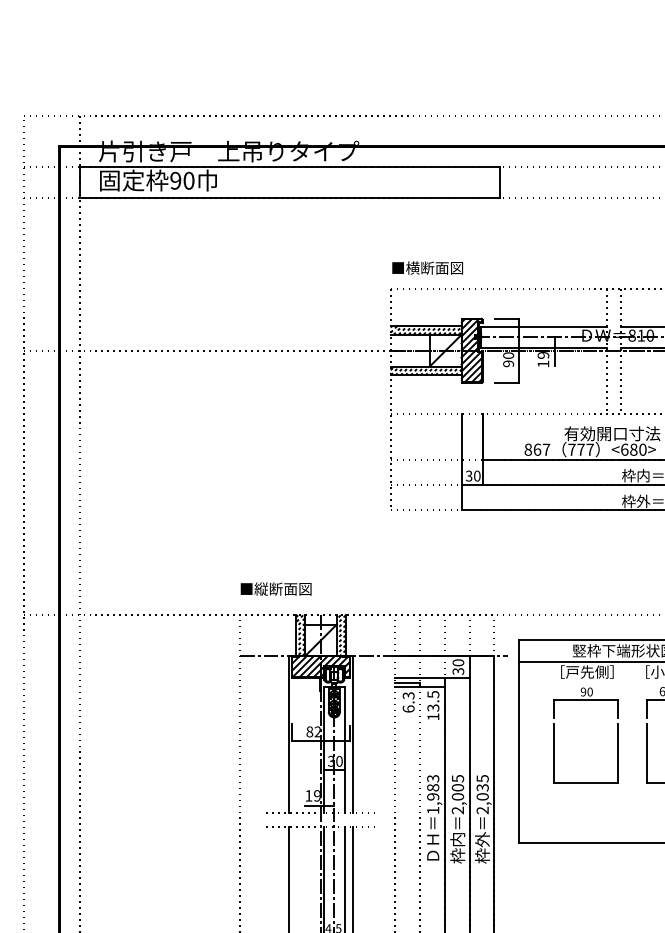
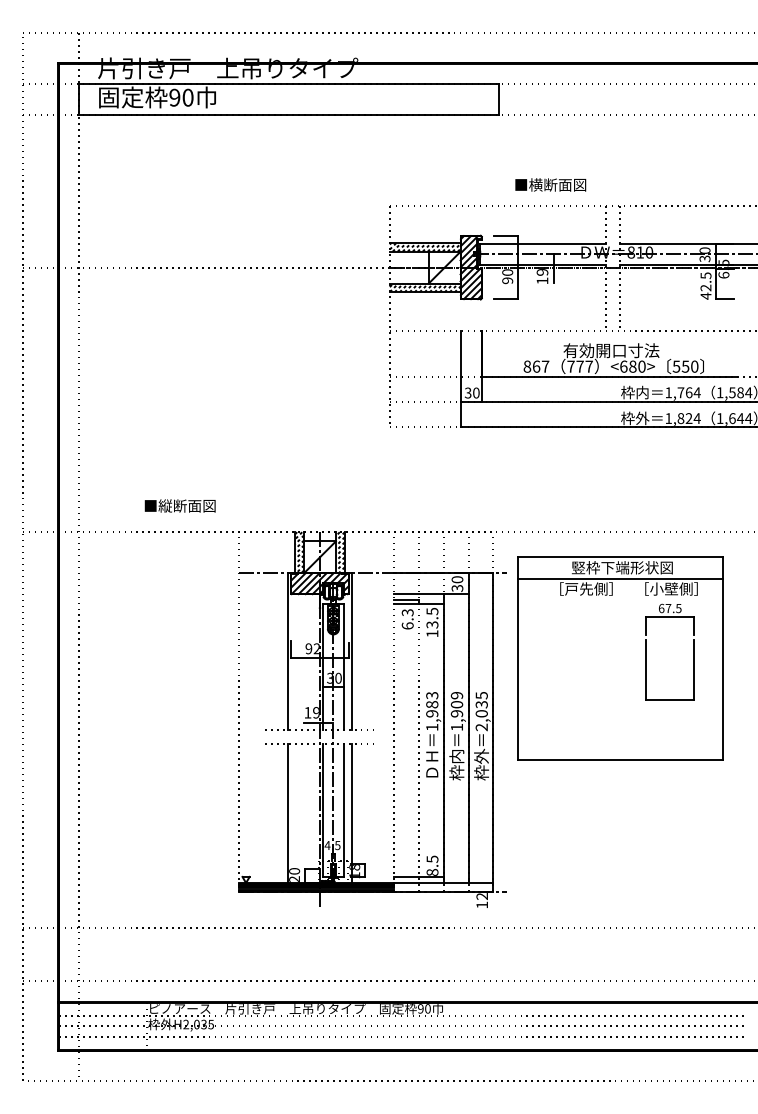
text: (427, 267) -> (550, 184), moved
text: (275, 588) -> (179, 505), moved
text: (309, 731) -> (308, 648), 82 -> 92
part: (554, 735) -> (553, 652), removed
text: (457, 794) -> (456, 711), 2,005 -> 1,909

